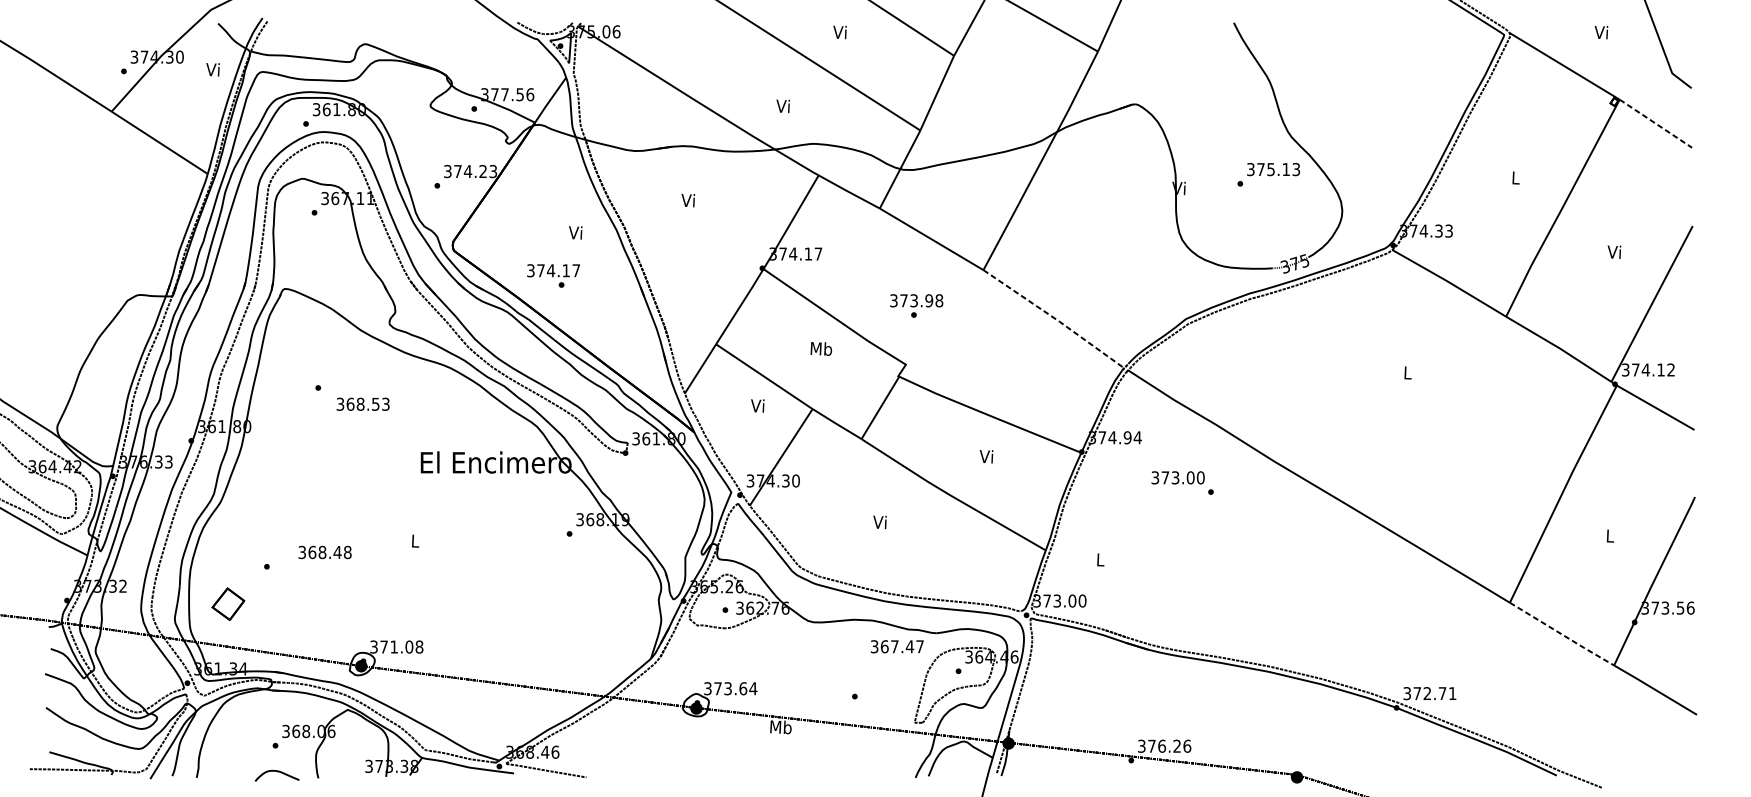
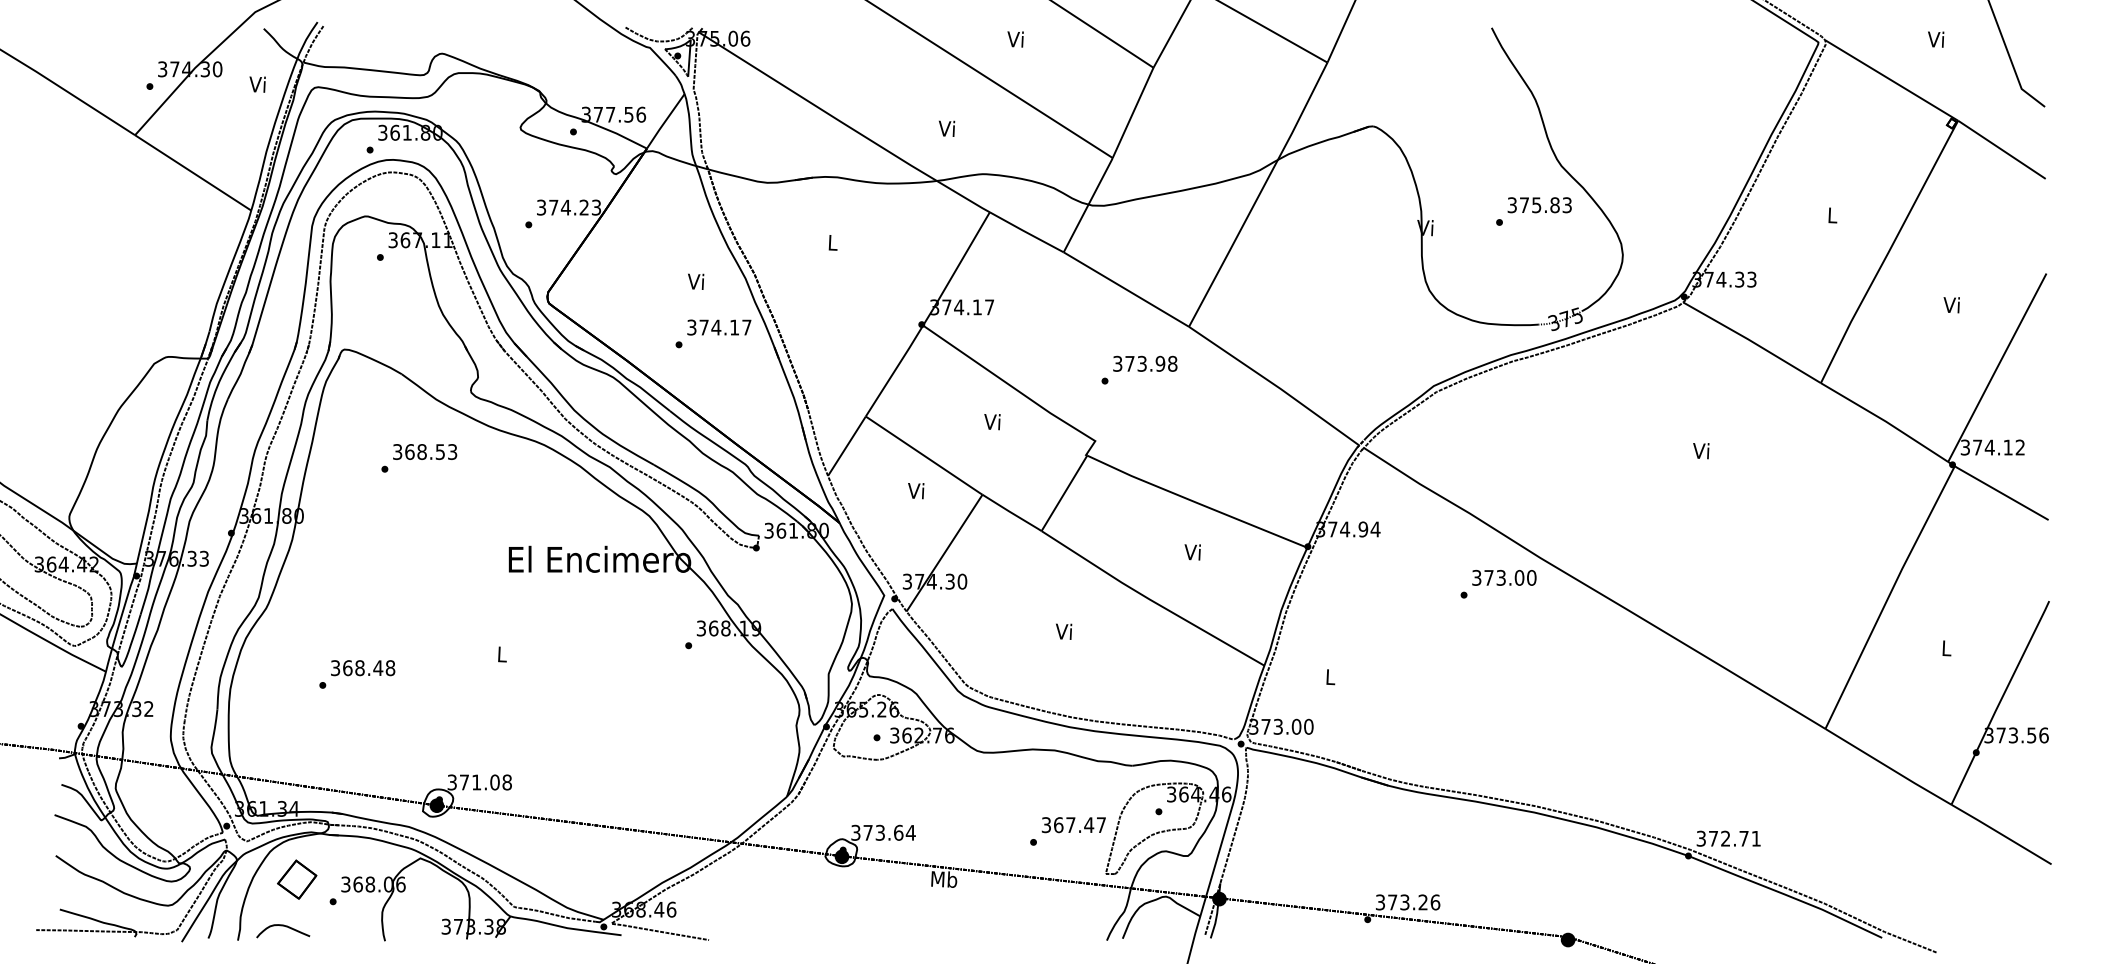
line: (1655, 123) -> (2001, 149), dashed -> solid
text: (1285, 169) -> (1554, 205), 375.13 -> 375.83
text: (688, 200) -> (832, 242), Vi -> L
text: (553, 270) -> (719, 327), moved
text: (916, 300) -> (1145, 363), moved
line: (1055, 318) -> (1275, 385), dashed -> solid
text: (820, 348) -> (992, 421), Mb -> Vi
text: (1407, 373) -> (1701, 451), L -> Vi
text: (363, 403) -> (425, 451), moved
text: (1178, 477) -> (1504, 577), moved
text: (325, 552) -> (363, 668), moved
part: (228, 604) -> (297, 879), moved
line: (1562, 634) -> (1889, 767), dashed -> solid
text: (897, 647) -> (1073, 825), moved
text: (1161, 746) -> (1404, 902), 376.26 -> 373.26
curve: (277, 771) -> (283, 926), moved

